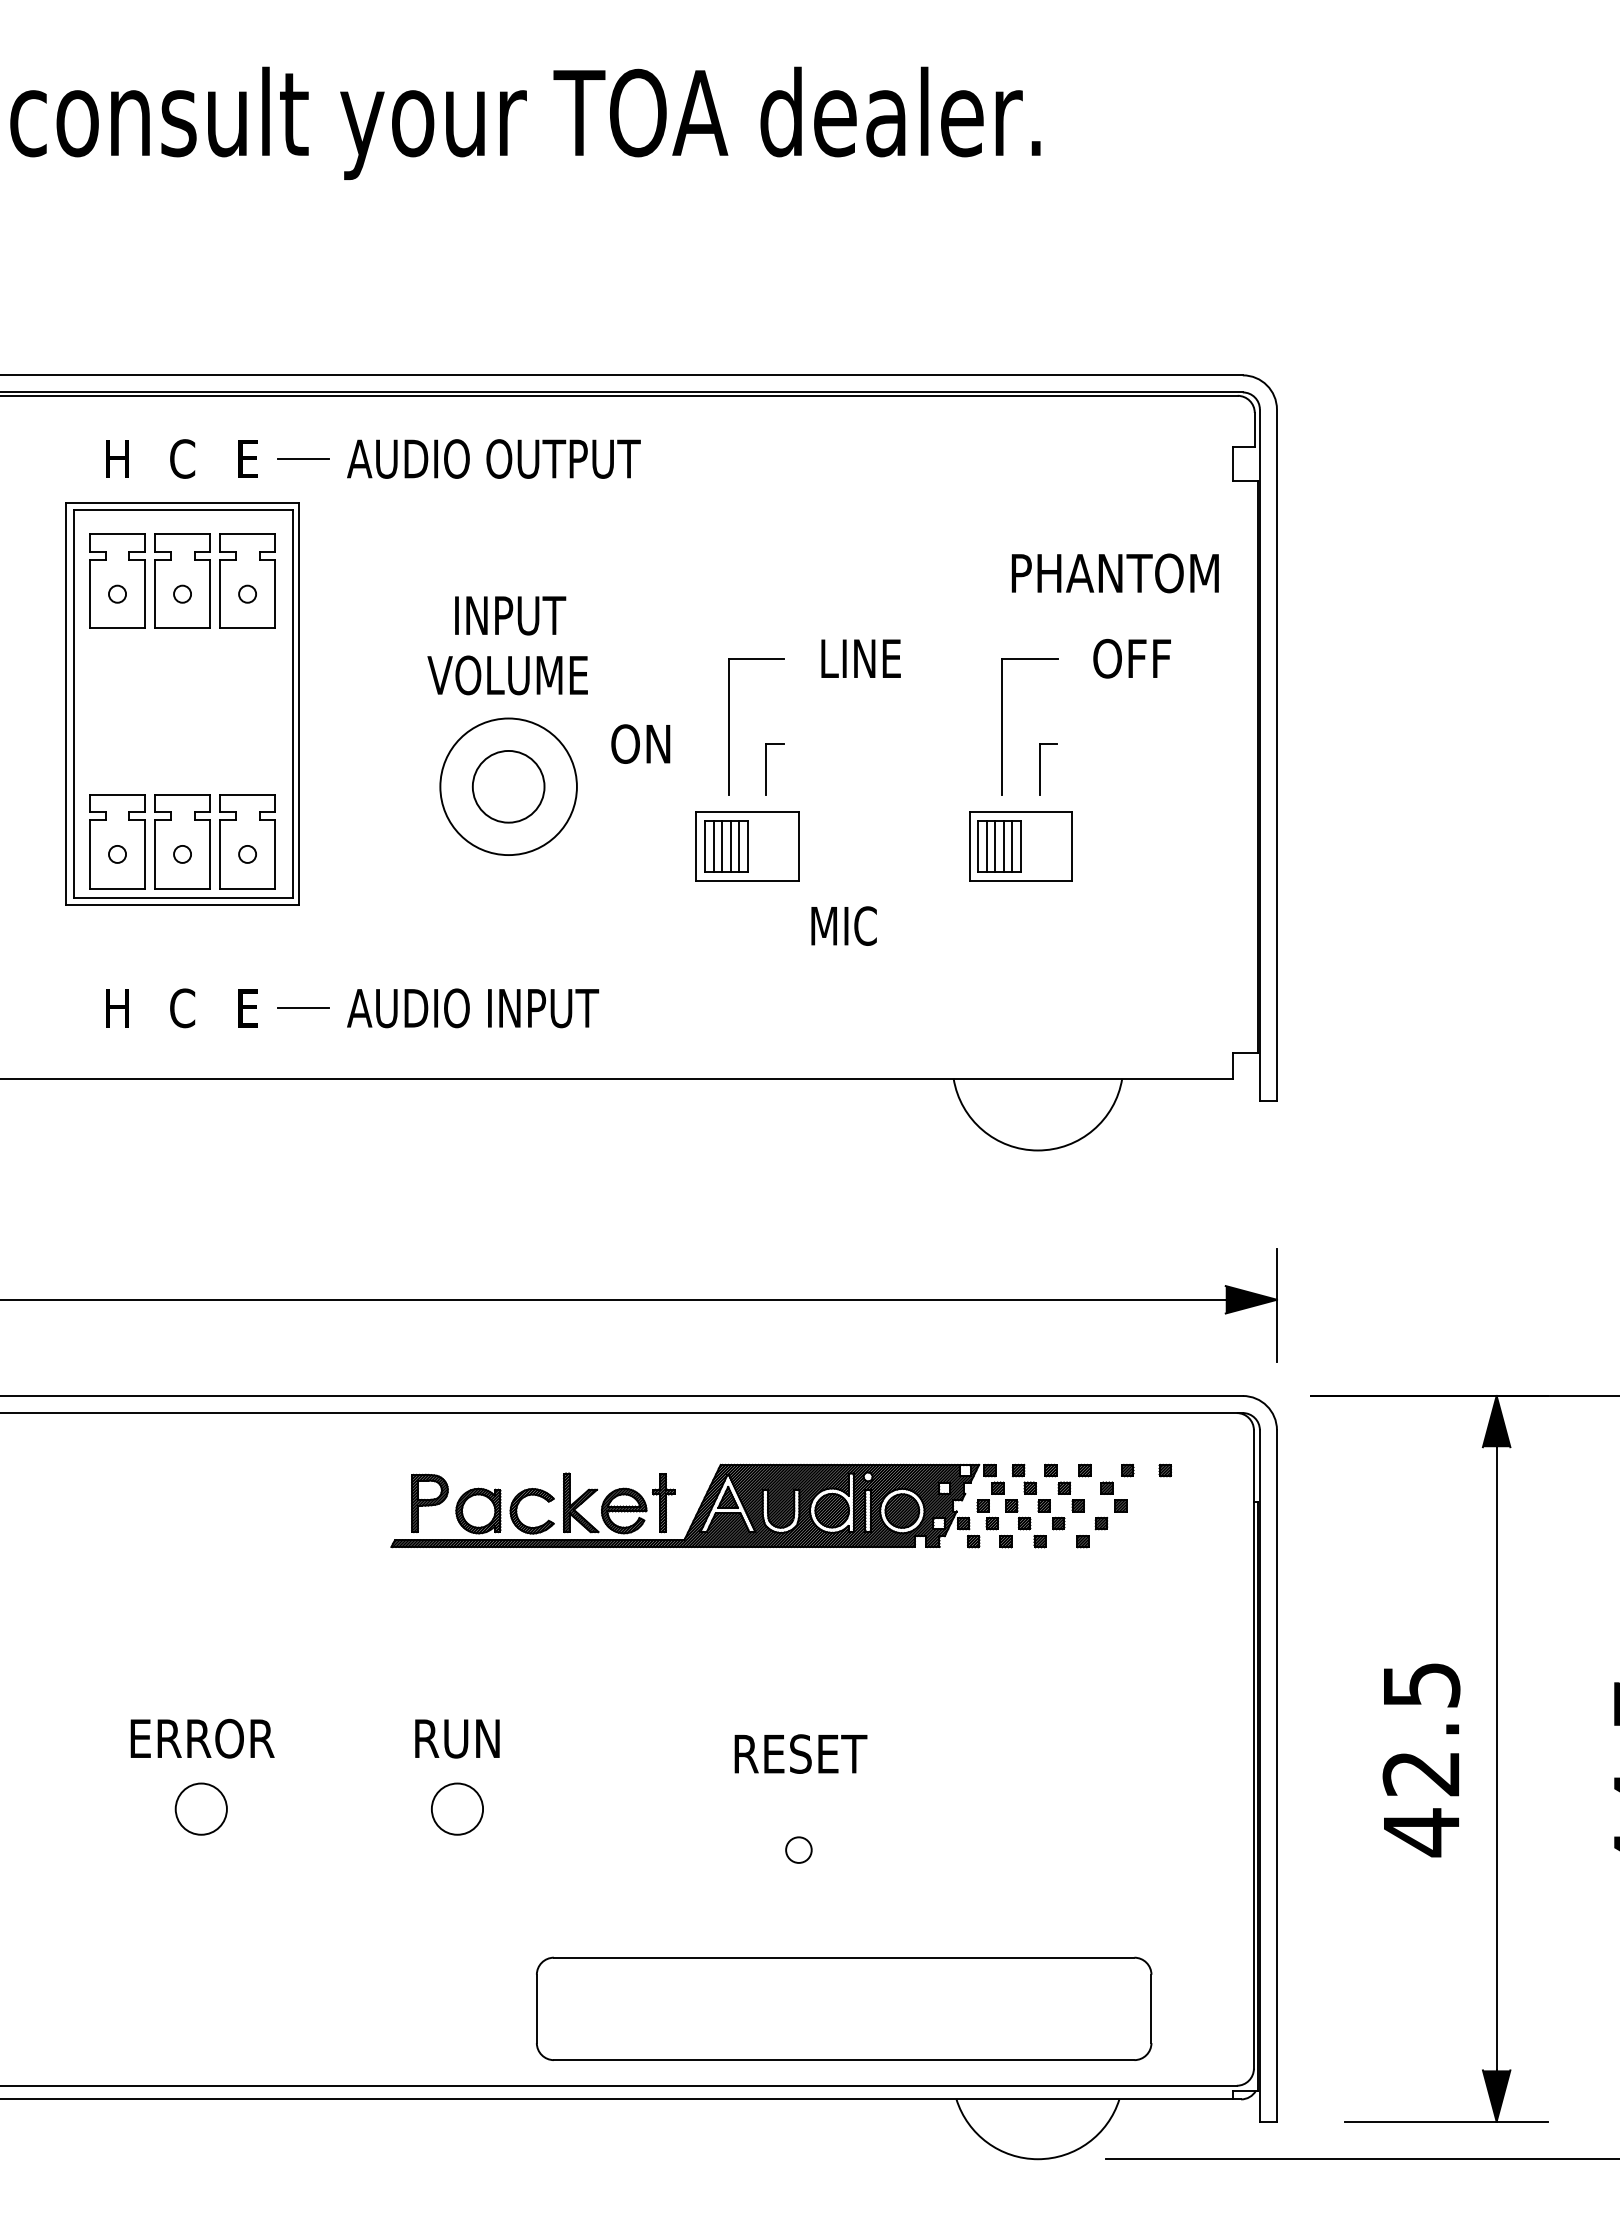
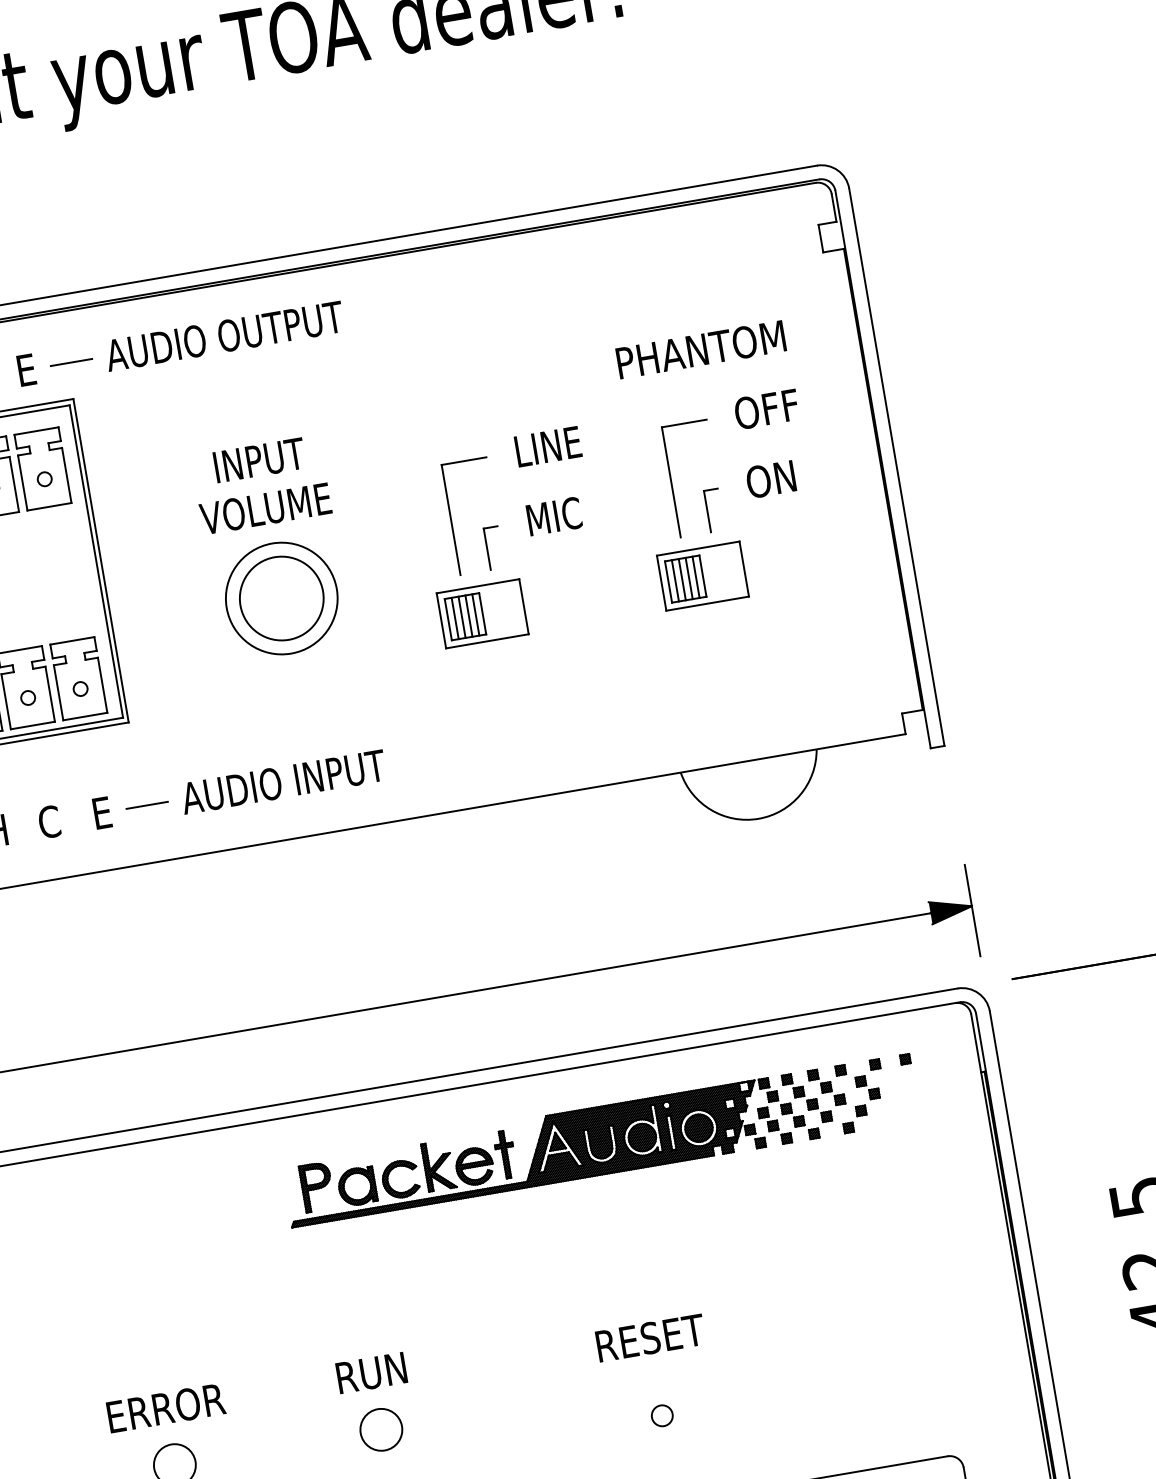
text: (1114, 573) -> (700, 349), moved
text: (640, 743) -> (770, 479), moved
circle: (508, 786) -> (281, 598), size x1.43
text: (843, 925) -> (553, 516), moved

